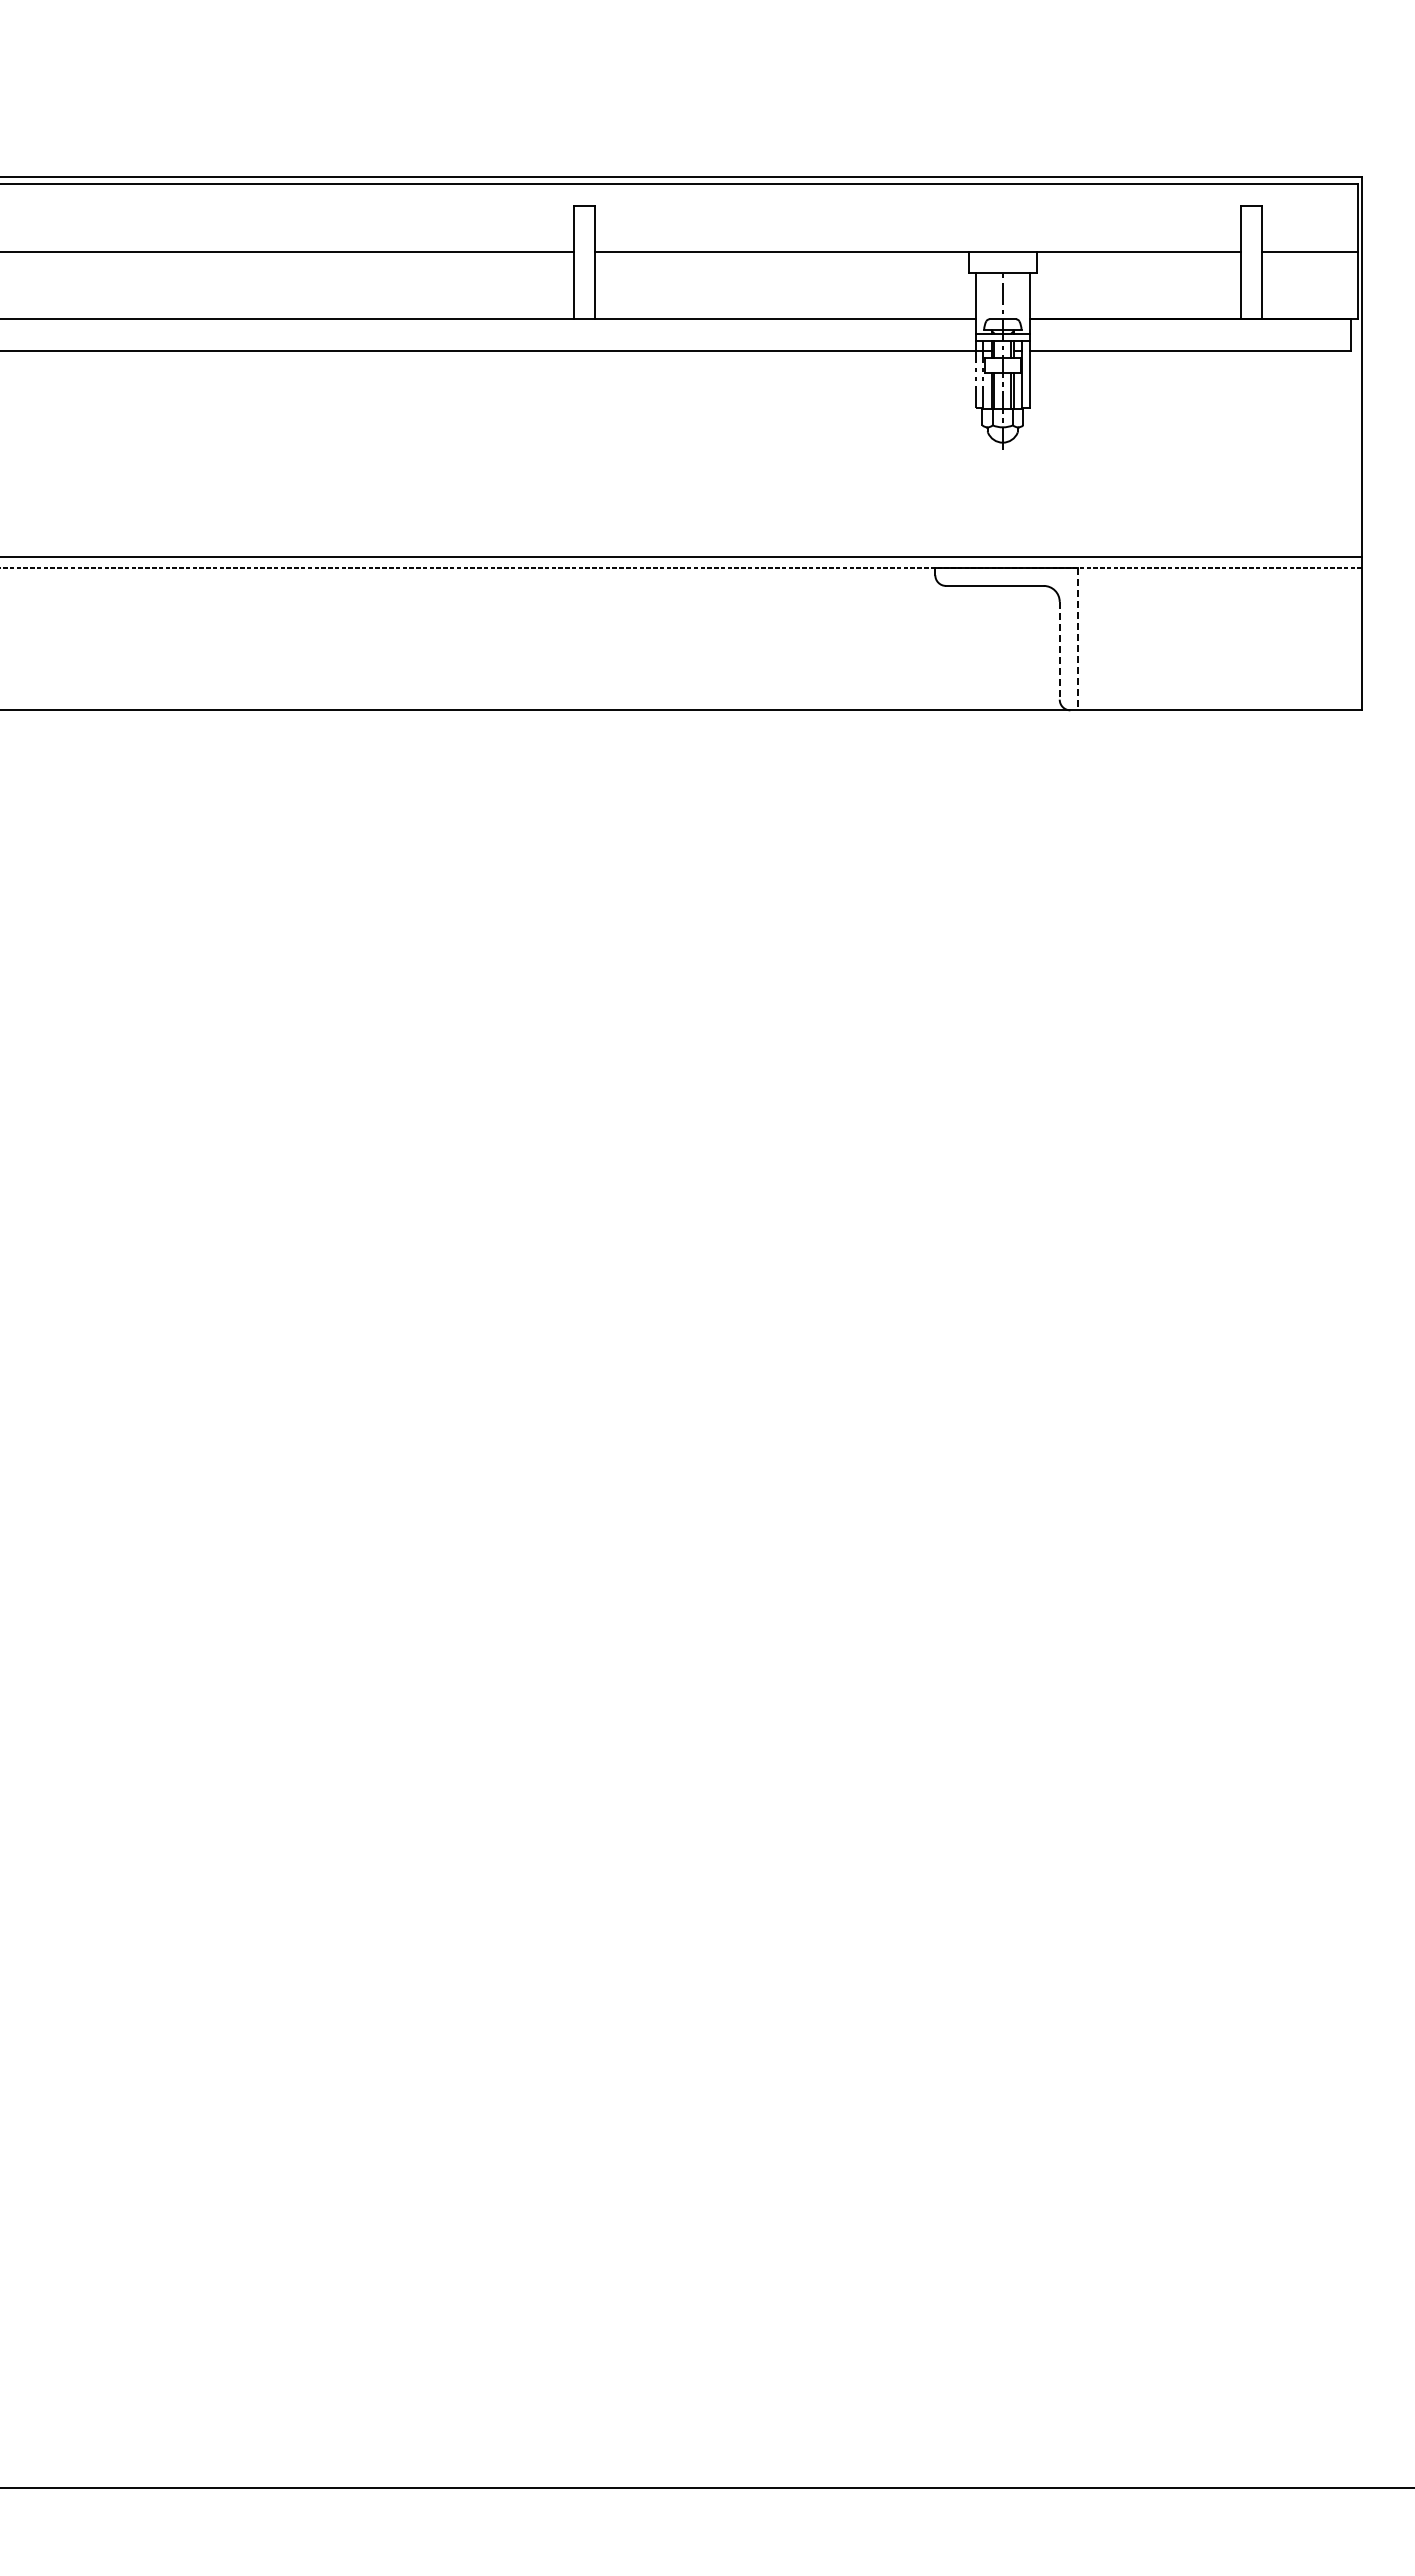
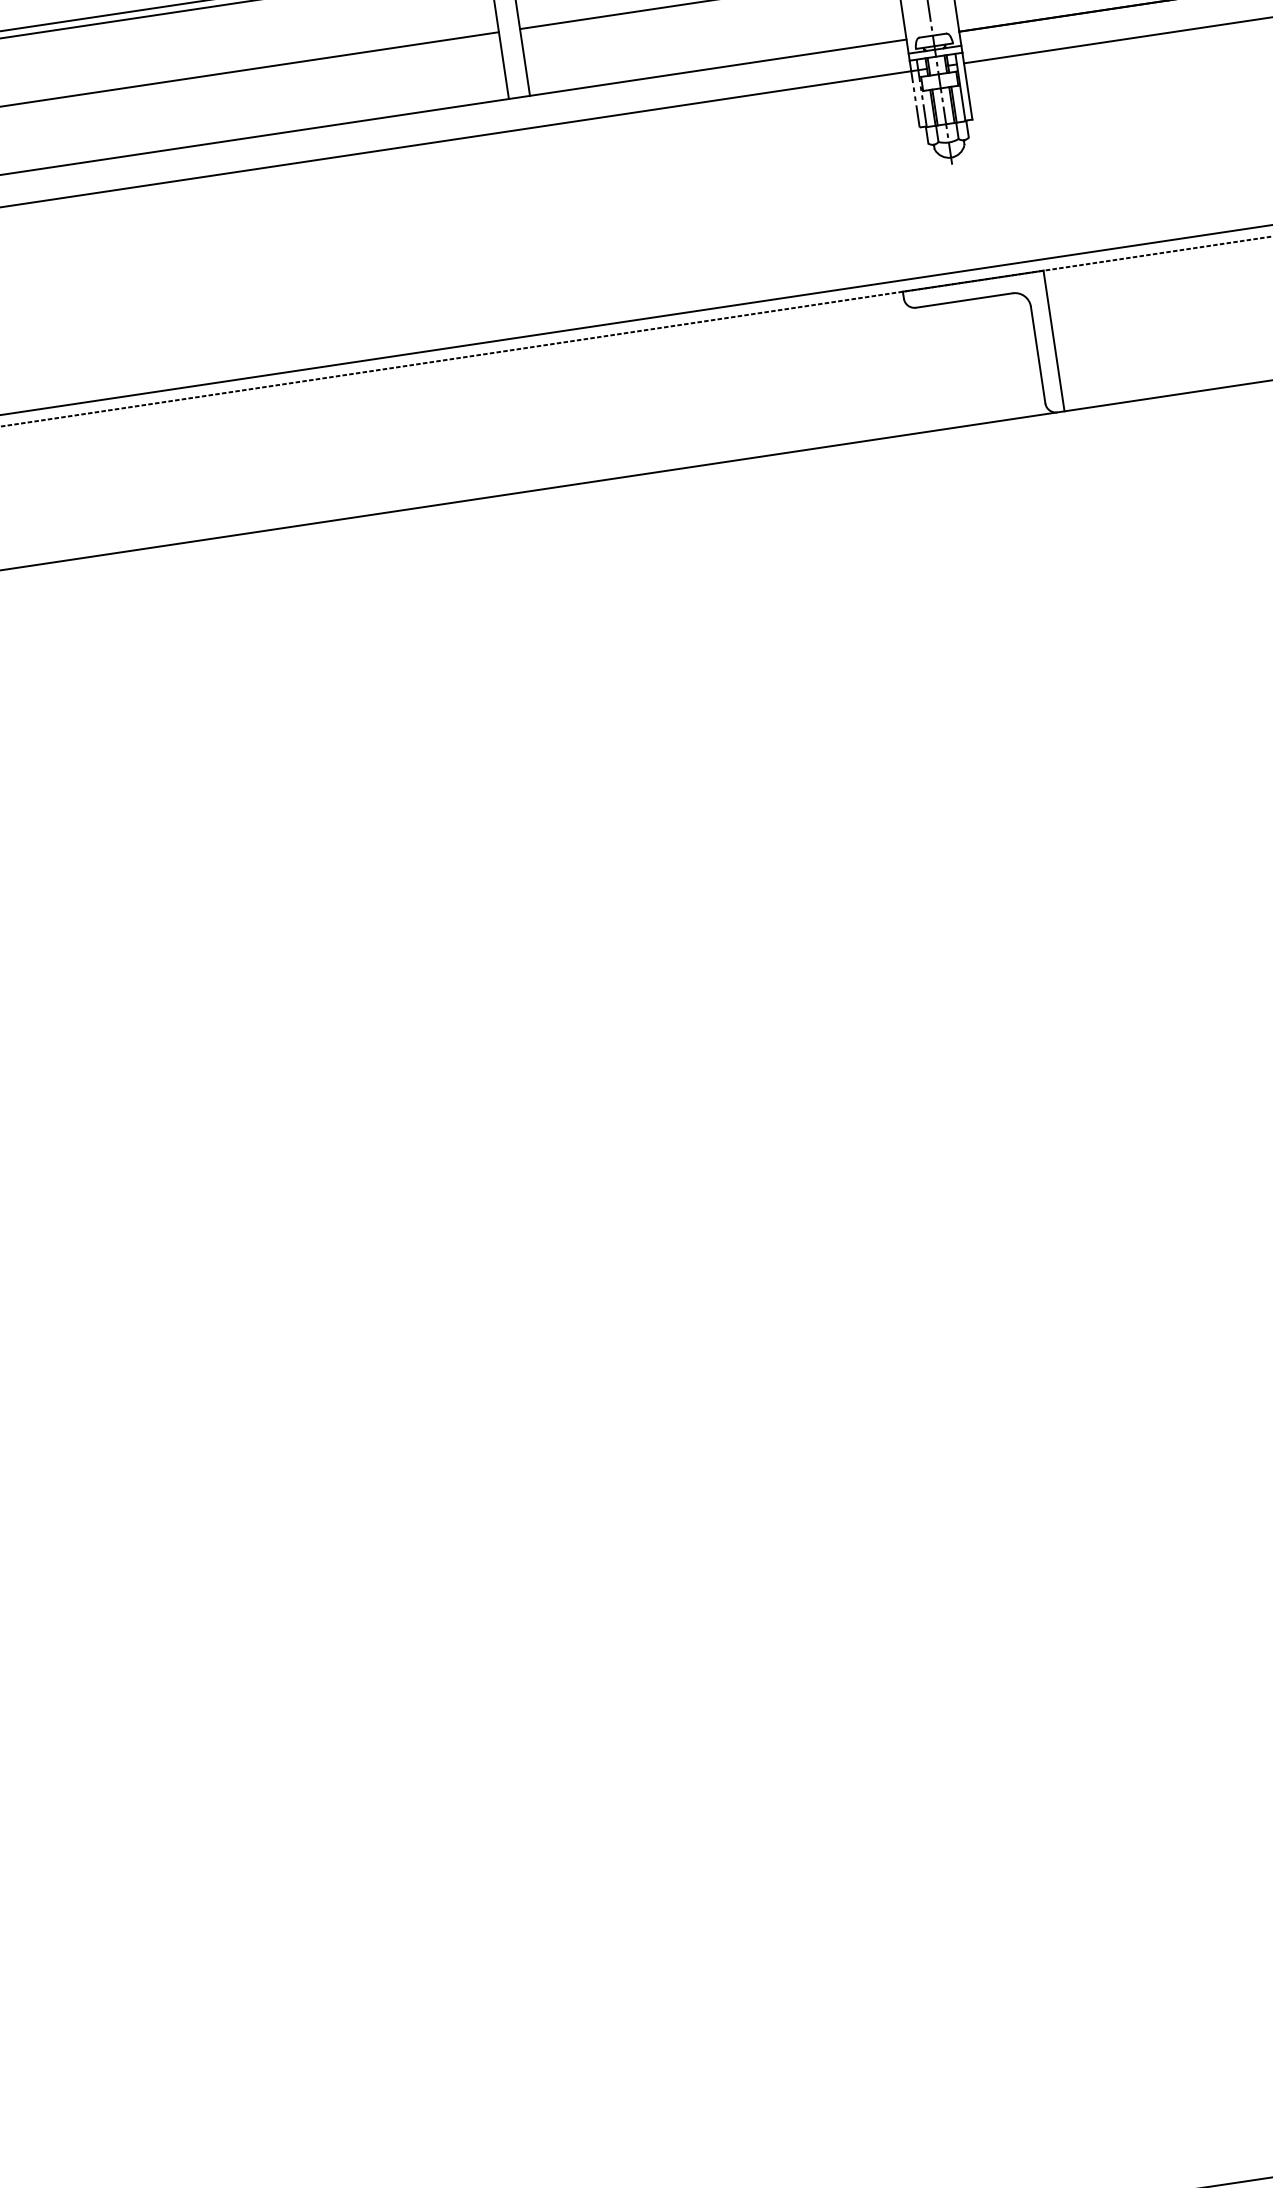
line: (1077, 639) -> (1054, 341), dashed -> solid
line: (1059, 650) -> (1037, 354), dashed -> solid

